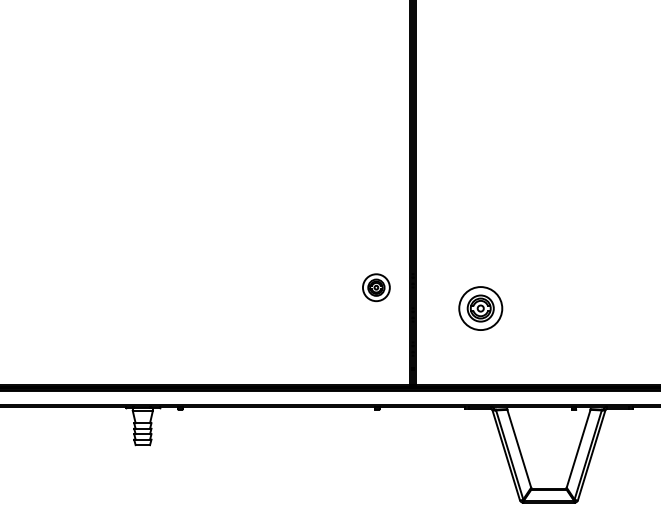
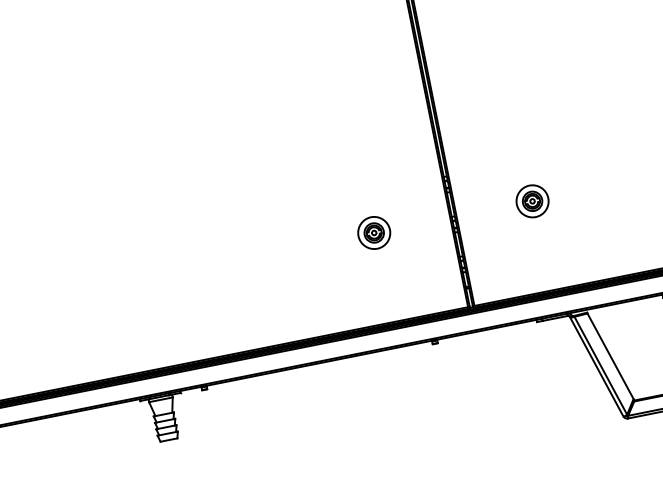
part: (376, 287) -> (374, 232), moved
part: (480, 308) -> (532, 201), size x0.62

